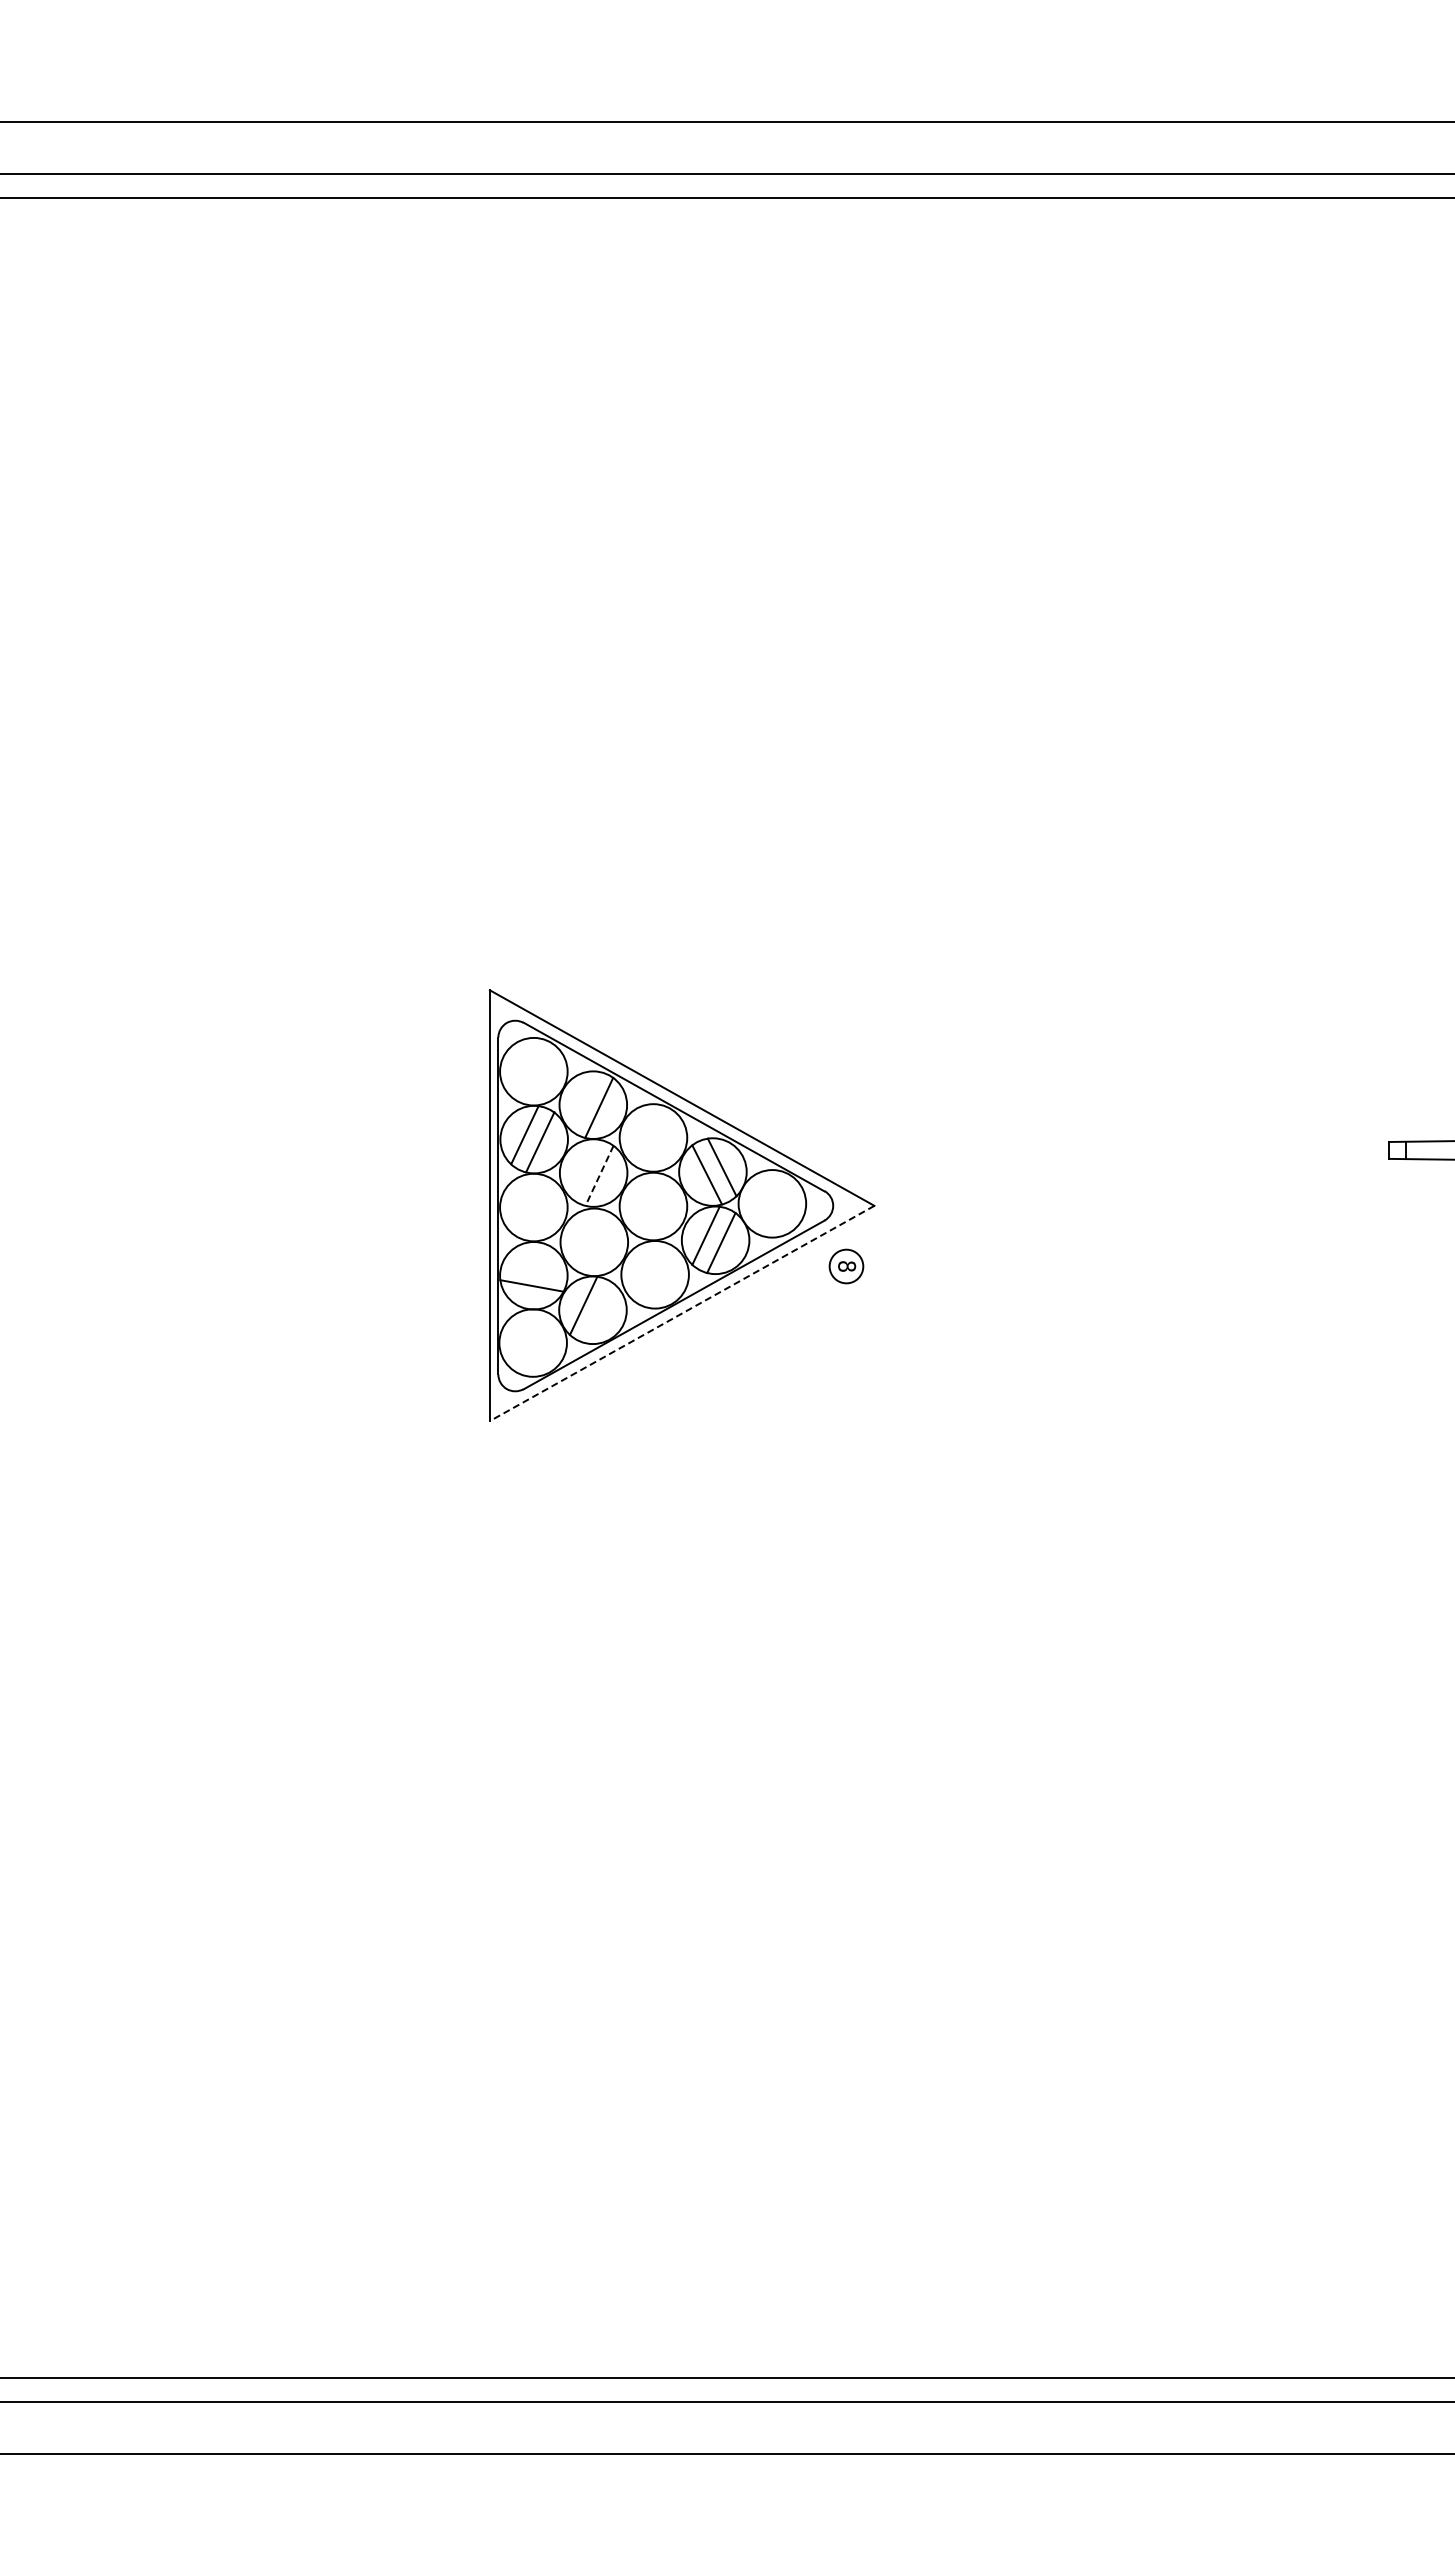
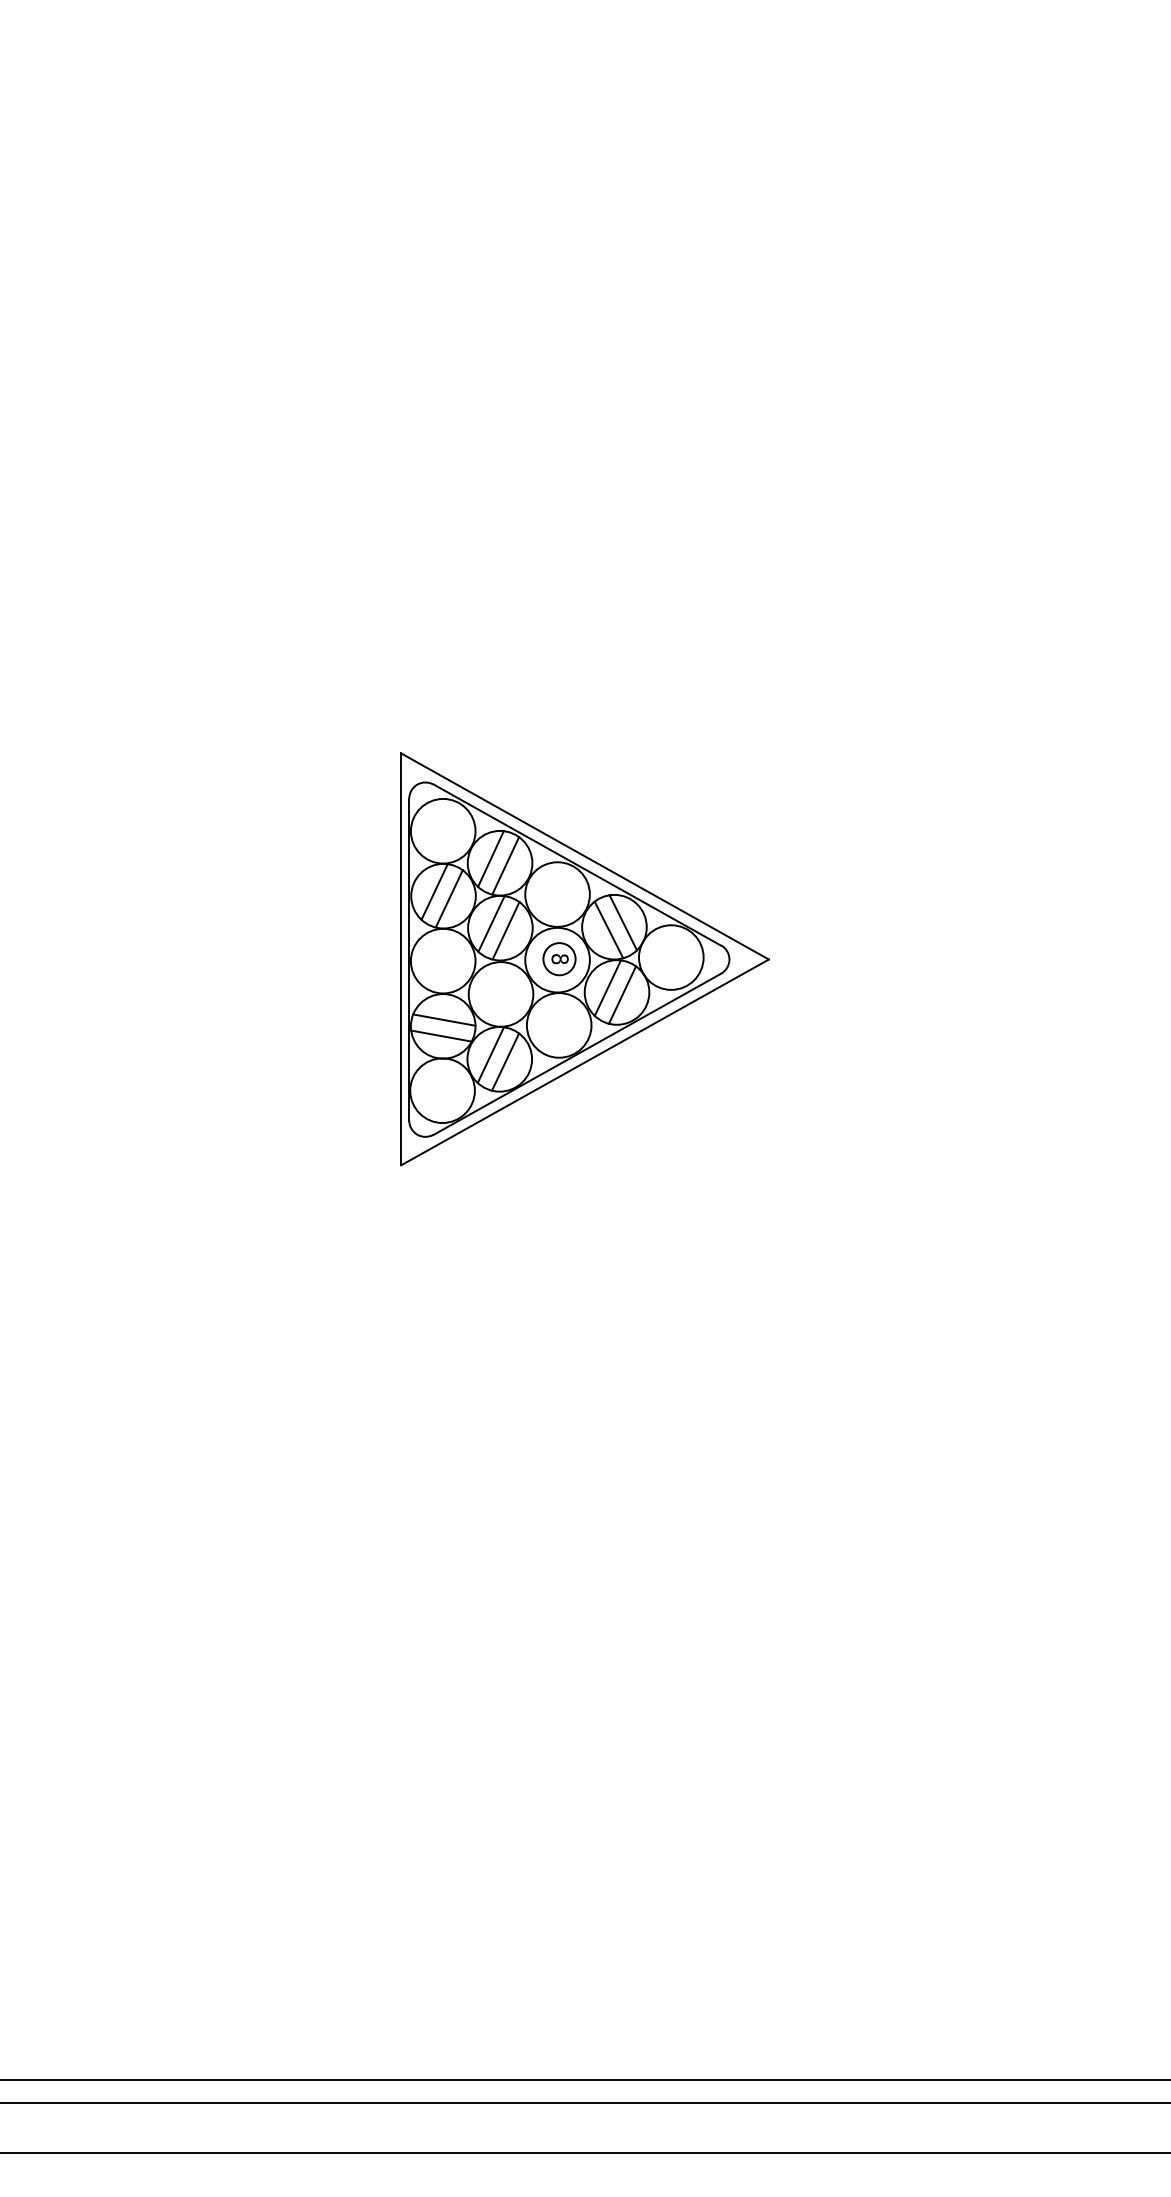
line: (583, 1100) -> (490, 858), added
line: (584, 1168) -> (491, 923), added
line: (599, 1176) -> (505, 931), dashed -> solid
part: (846, 1266) -> (559, 959), moved
line: (534, 1269) -> (443, 1020), added
line: (598, 1313) -> (505, 1062), added
line: (681, 1313) -> (584, 1062), dashed -> solid

